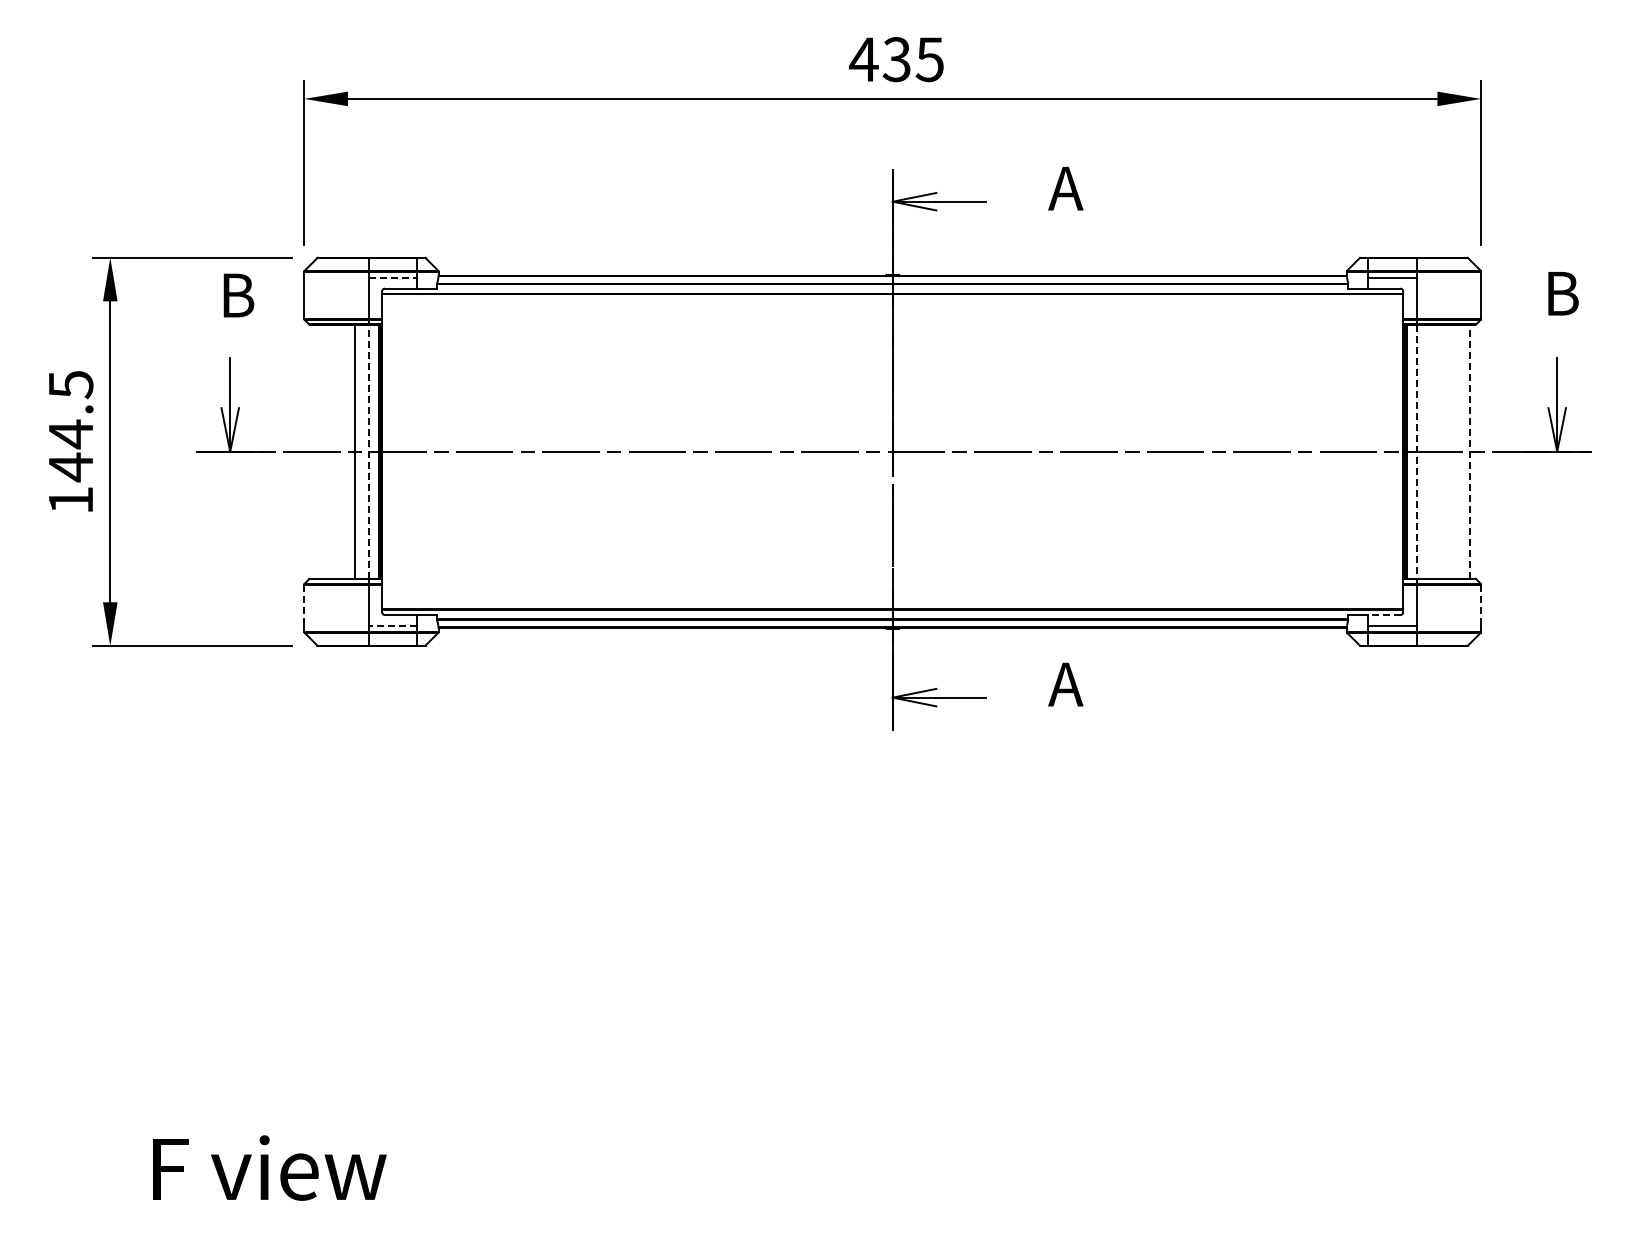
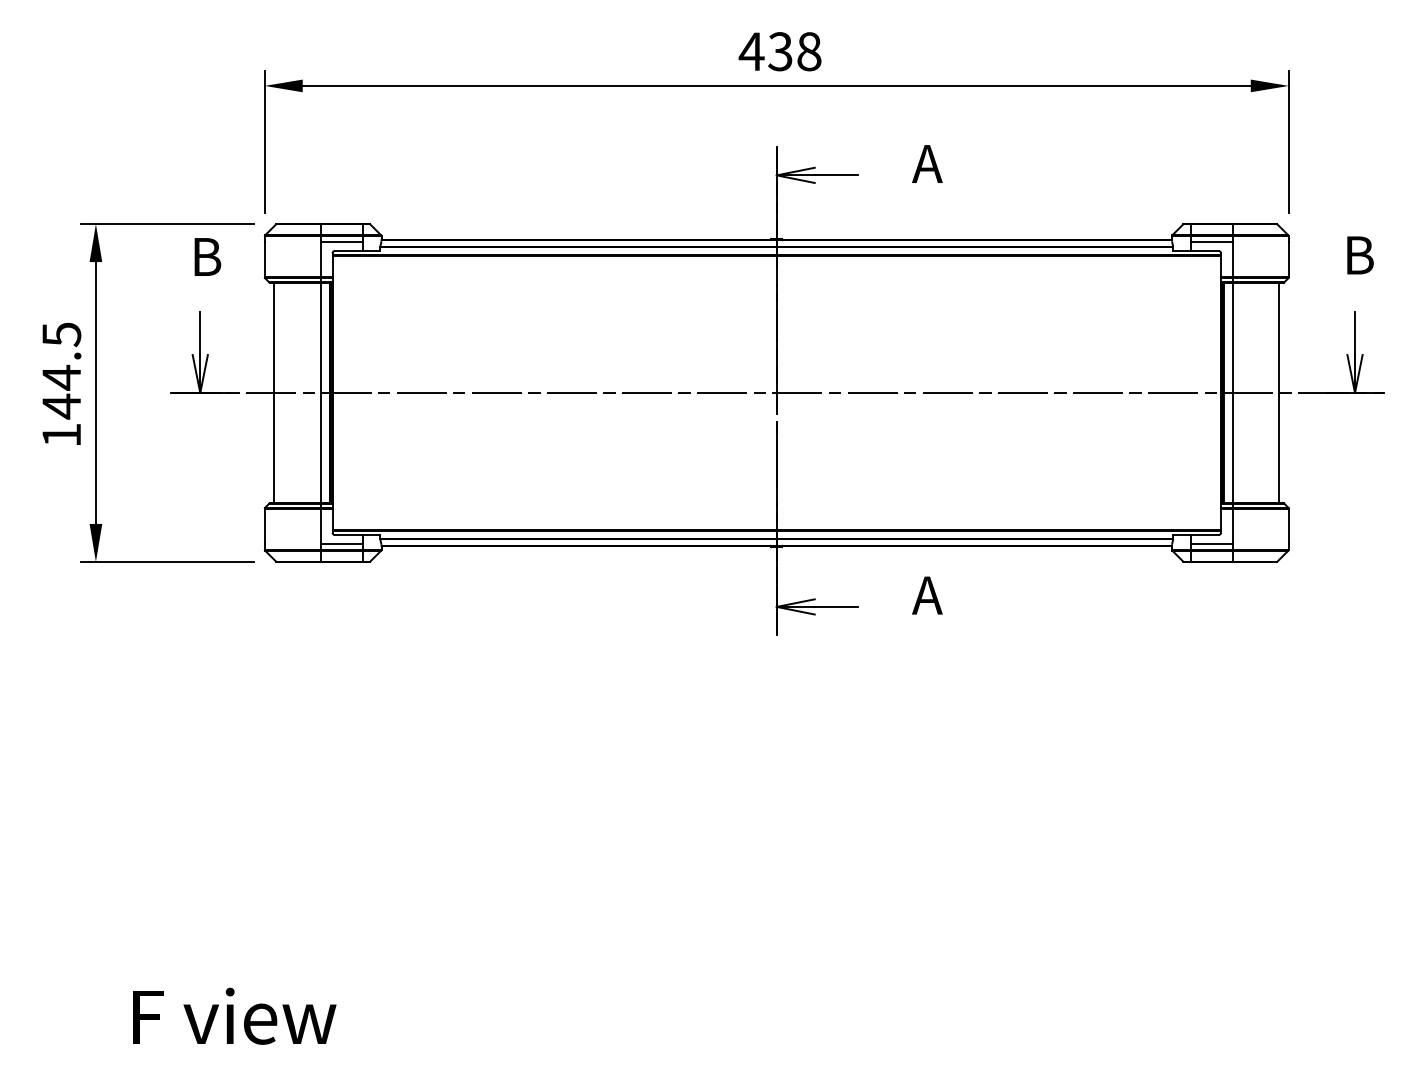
text: (929, 59) -> (808, 51), 435 -> 438
line: (393, 277) -> (342, 241), dashed -> solid
line: (355, 451) -> (274, 392), moved
line: (368, 451) -> (320, 392), dashed -> solid
line: (1416, 451) -> (1232, 392), dashed -> solid
line: (1470, 451) -> (1279, 392), dashed -> solid
line: (304, 605) -> (264, 526), dashed -> solid
line: (1481, 605) -> (1289, 526), dashed -> solid
line: (1383, 615) -> (1203, 535), dashed -> solid
line: (392, 625) -> (341, 544), dashed -> solid

